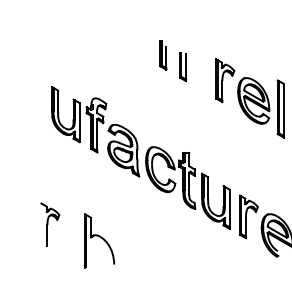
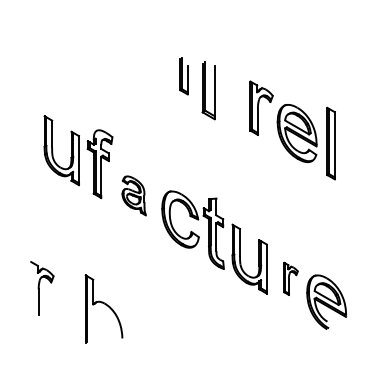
part: (182, 66) -> (208, 90), size x1.6
part: (123, 150) -> (133, 195), size x0.6
part: (248, 216) -> (290, 278), size x0.6

